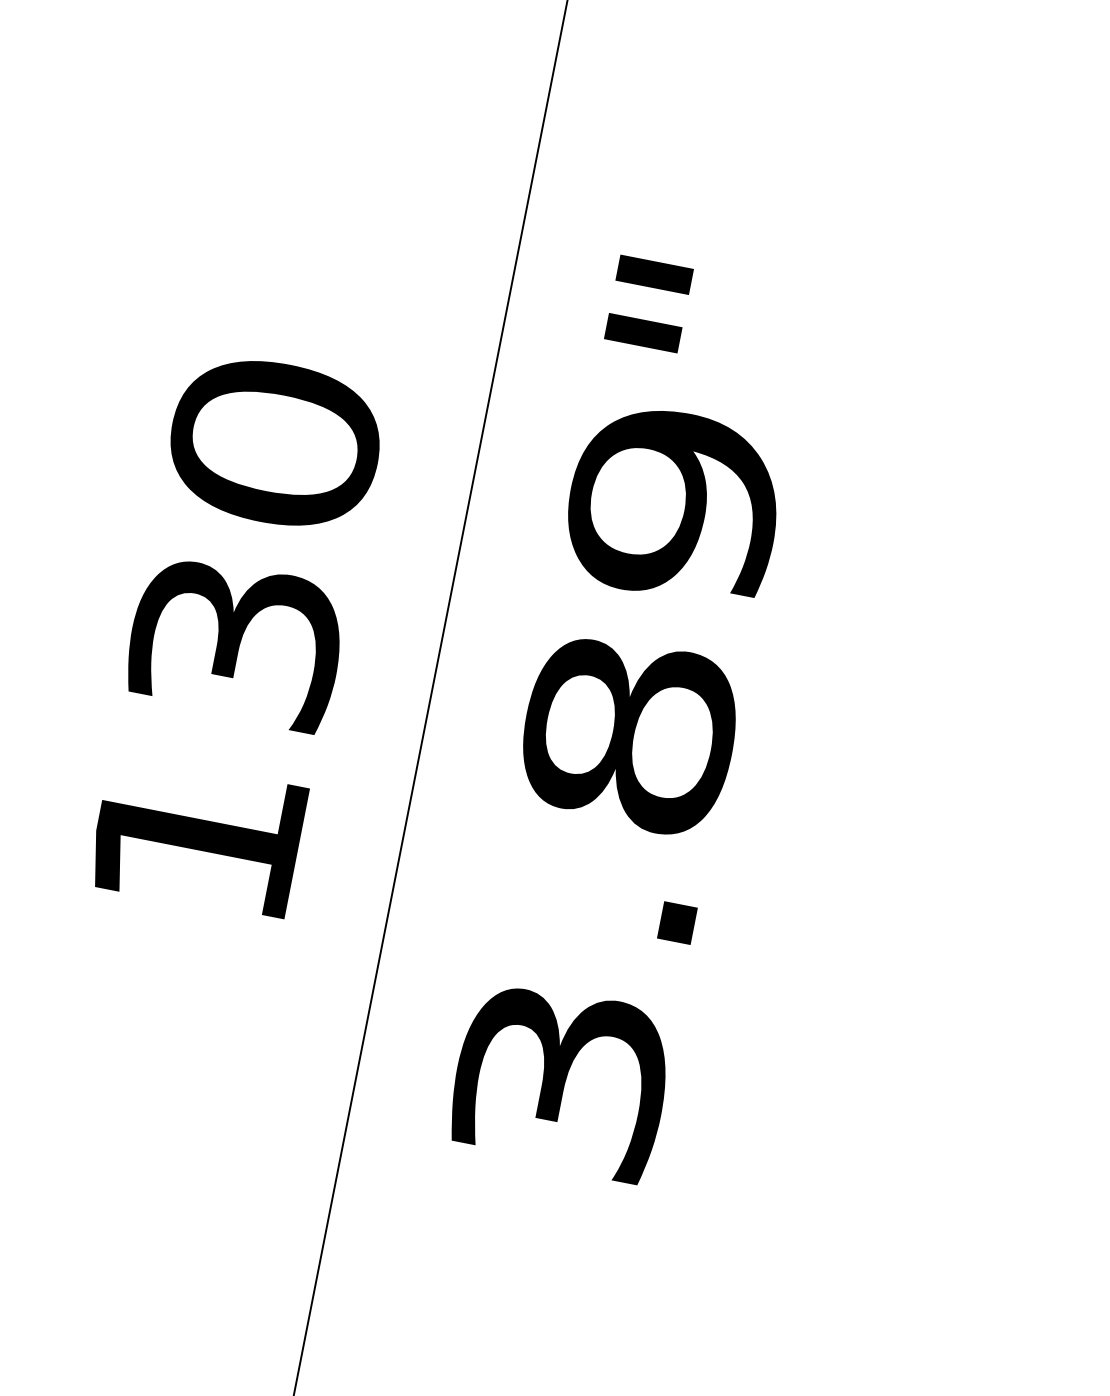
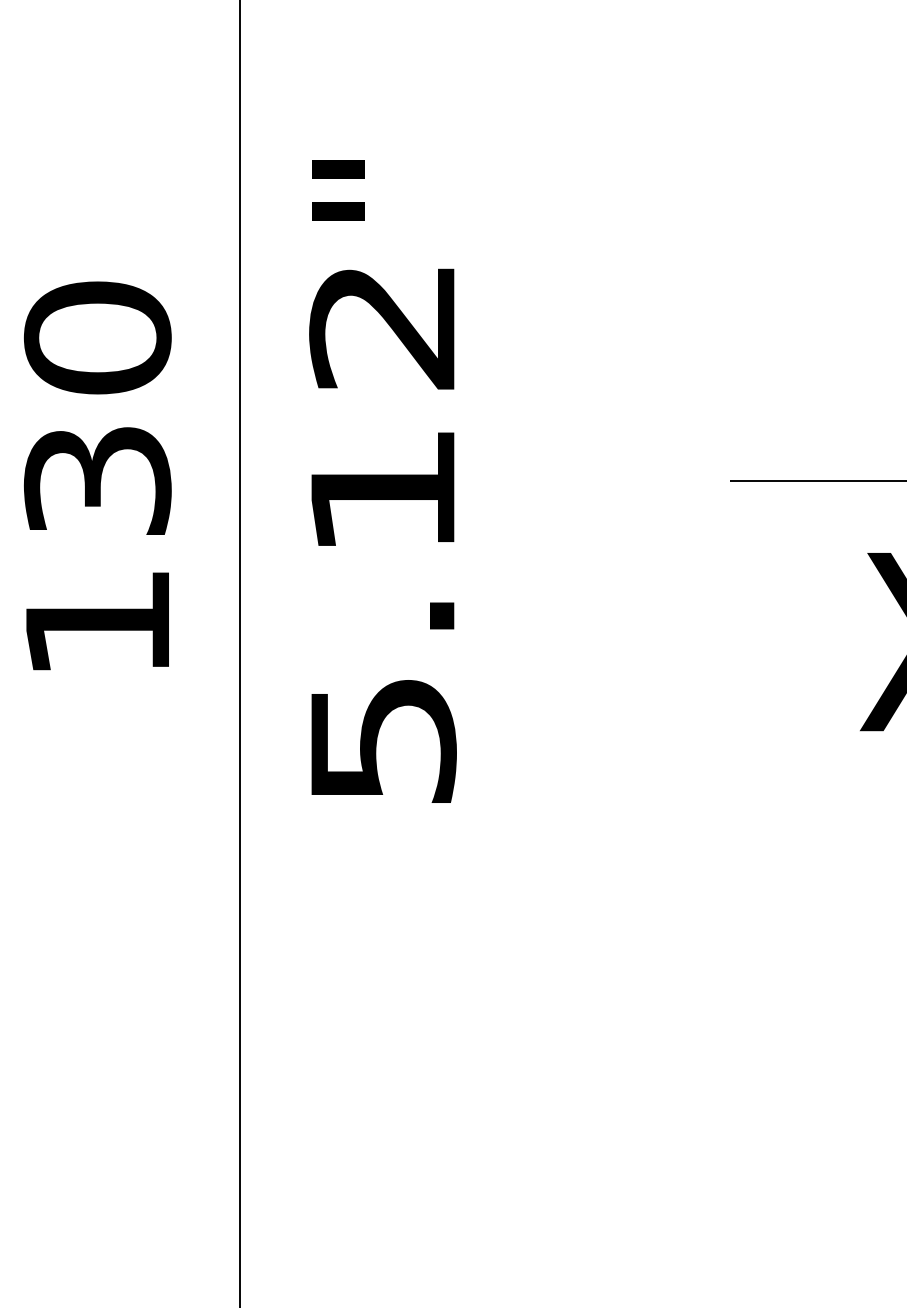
text: (617, 790) -> (382, 532), 3.89 -> 5.12

